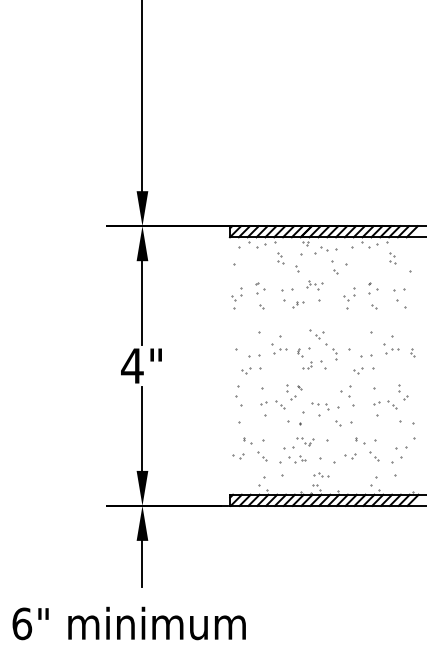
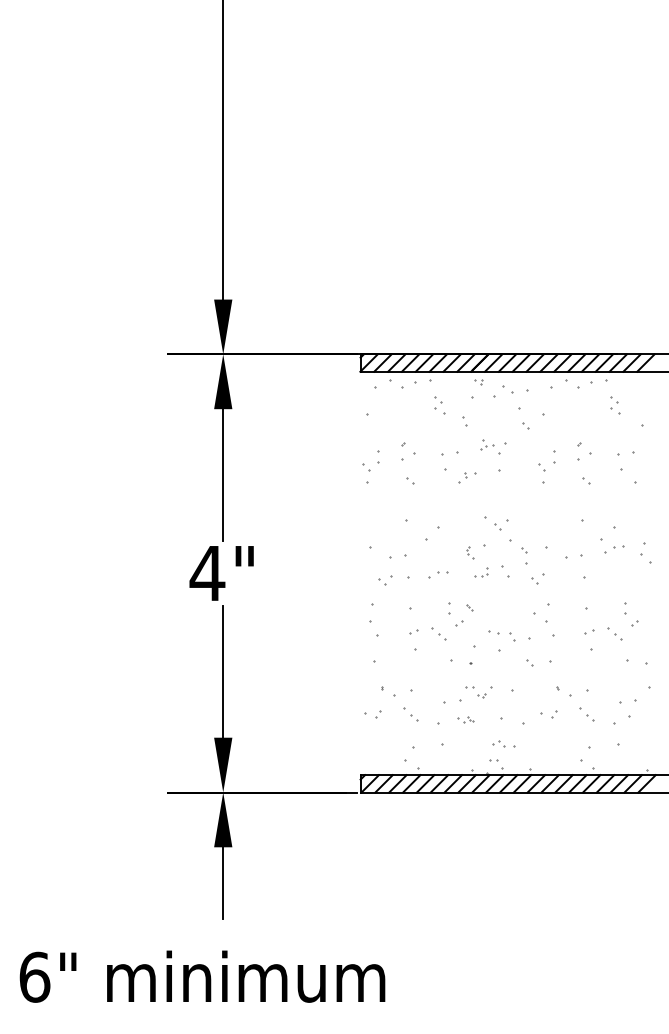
part: (280, 351) -> (439, 575), moved
part: (412, 352) -> (646, 552), size x1.6
part: (358, 370) -> (538, 578), moved
part: (297, 459) -> (466, 719), size x0.6

